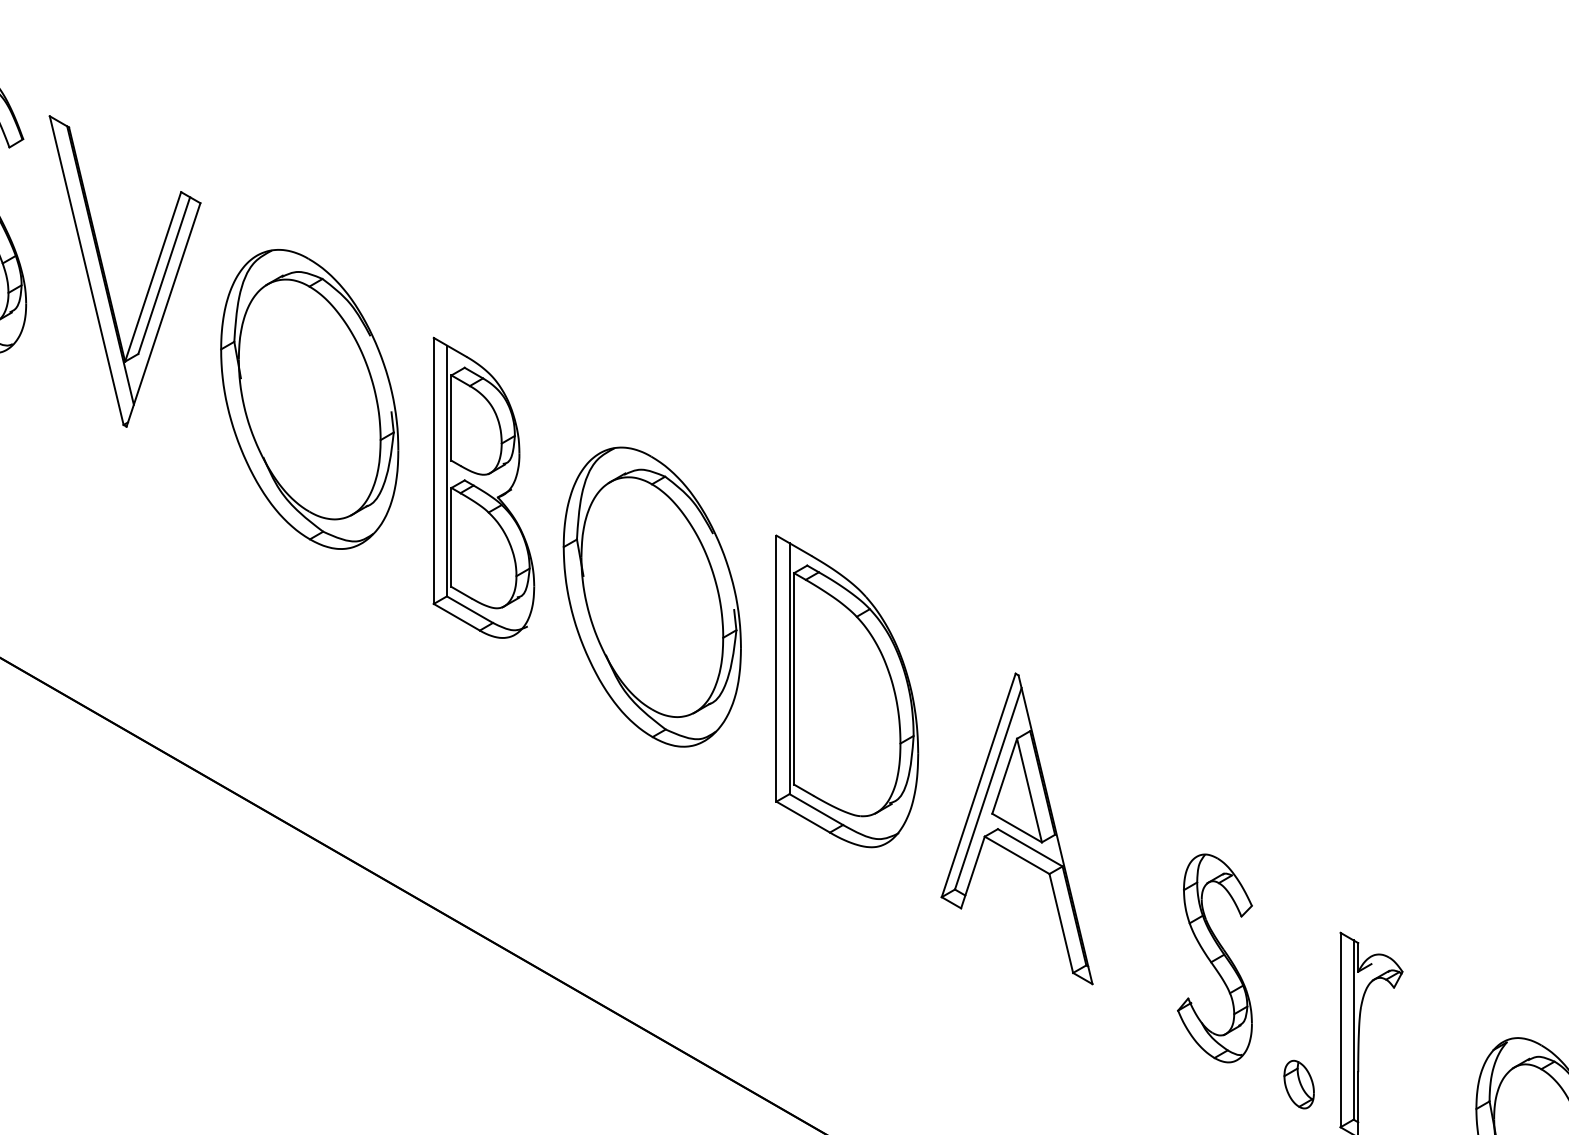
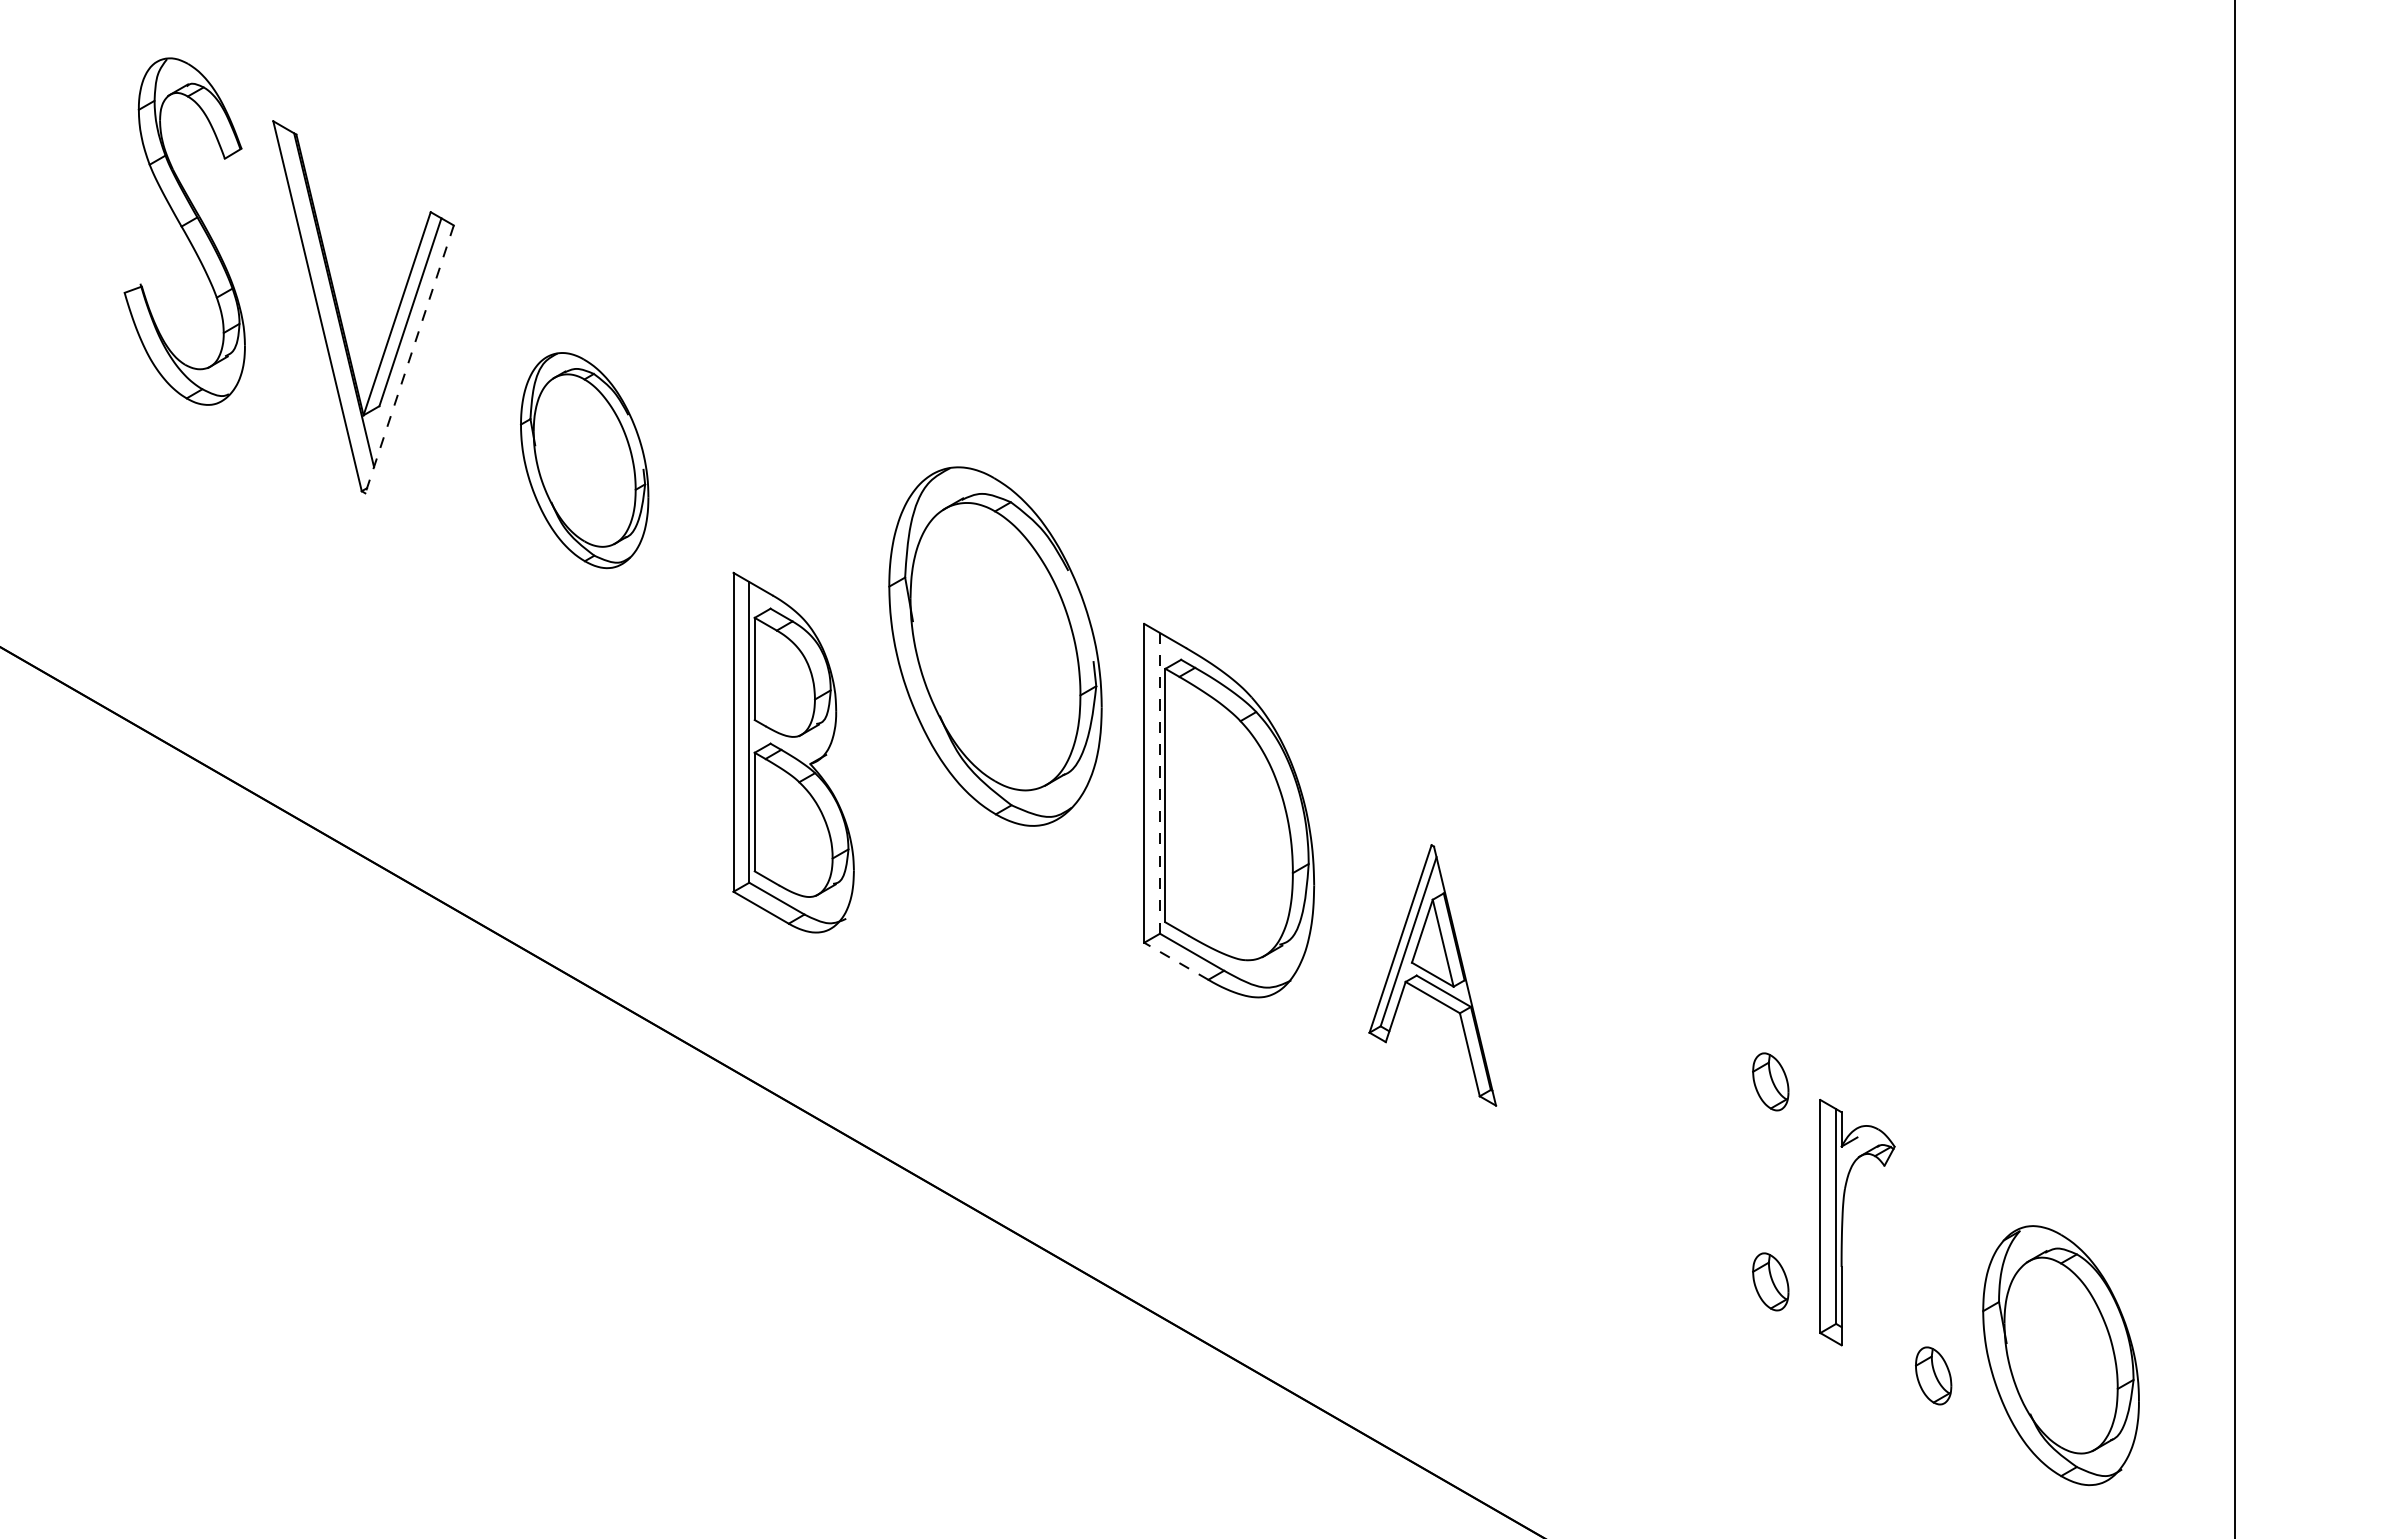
line: (163, 315) -> (409, 359), solid -> dashed
part: (309, 399) -> (584, 460), size x0.6
part: (483, 487) -> (793, 752), moved
part: (652, 597) -> (995, 646), moved
line: (789, 667) -> (1159, 782), solid -> dashed
line: (802, 817) -> (1175, 961), solid -> dashed
part: (1016, 828) -> (1432, 975), size x0.7
part: (1298, 917) -> (1770, 1081), added
part: (1214, 958) -> (1669, 1130), removed

